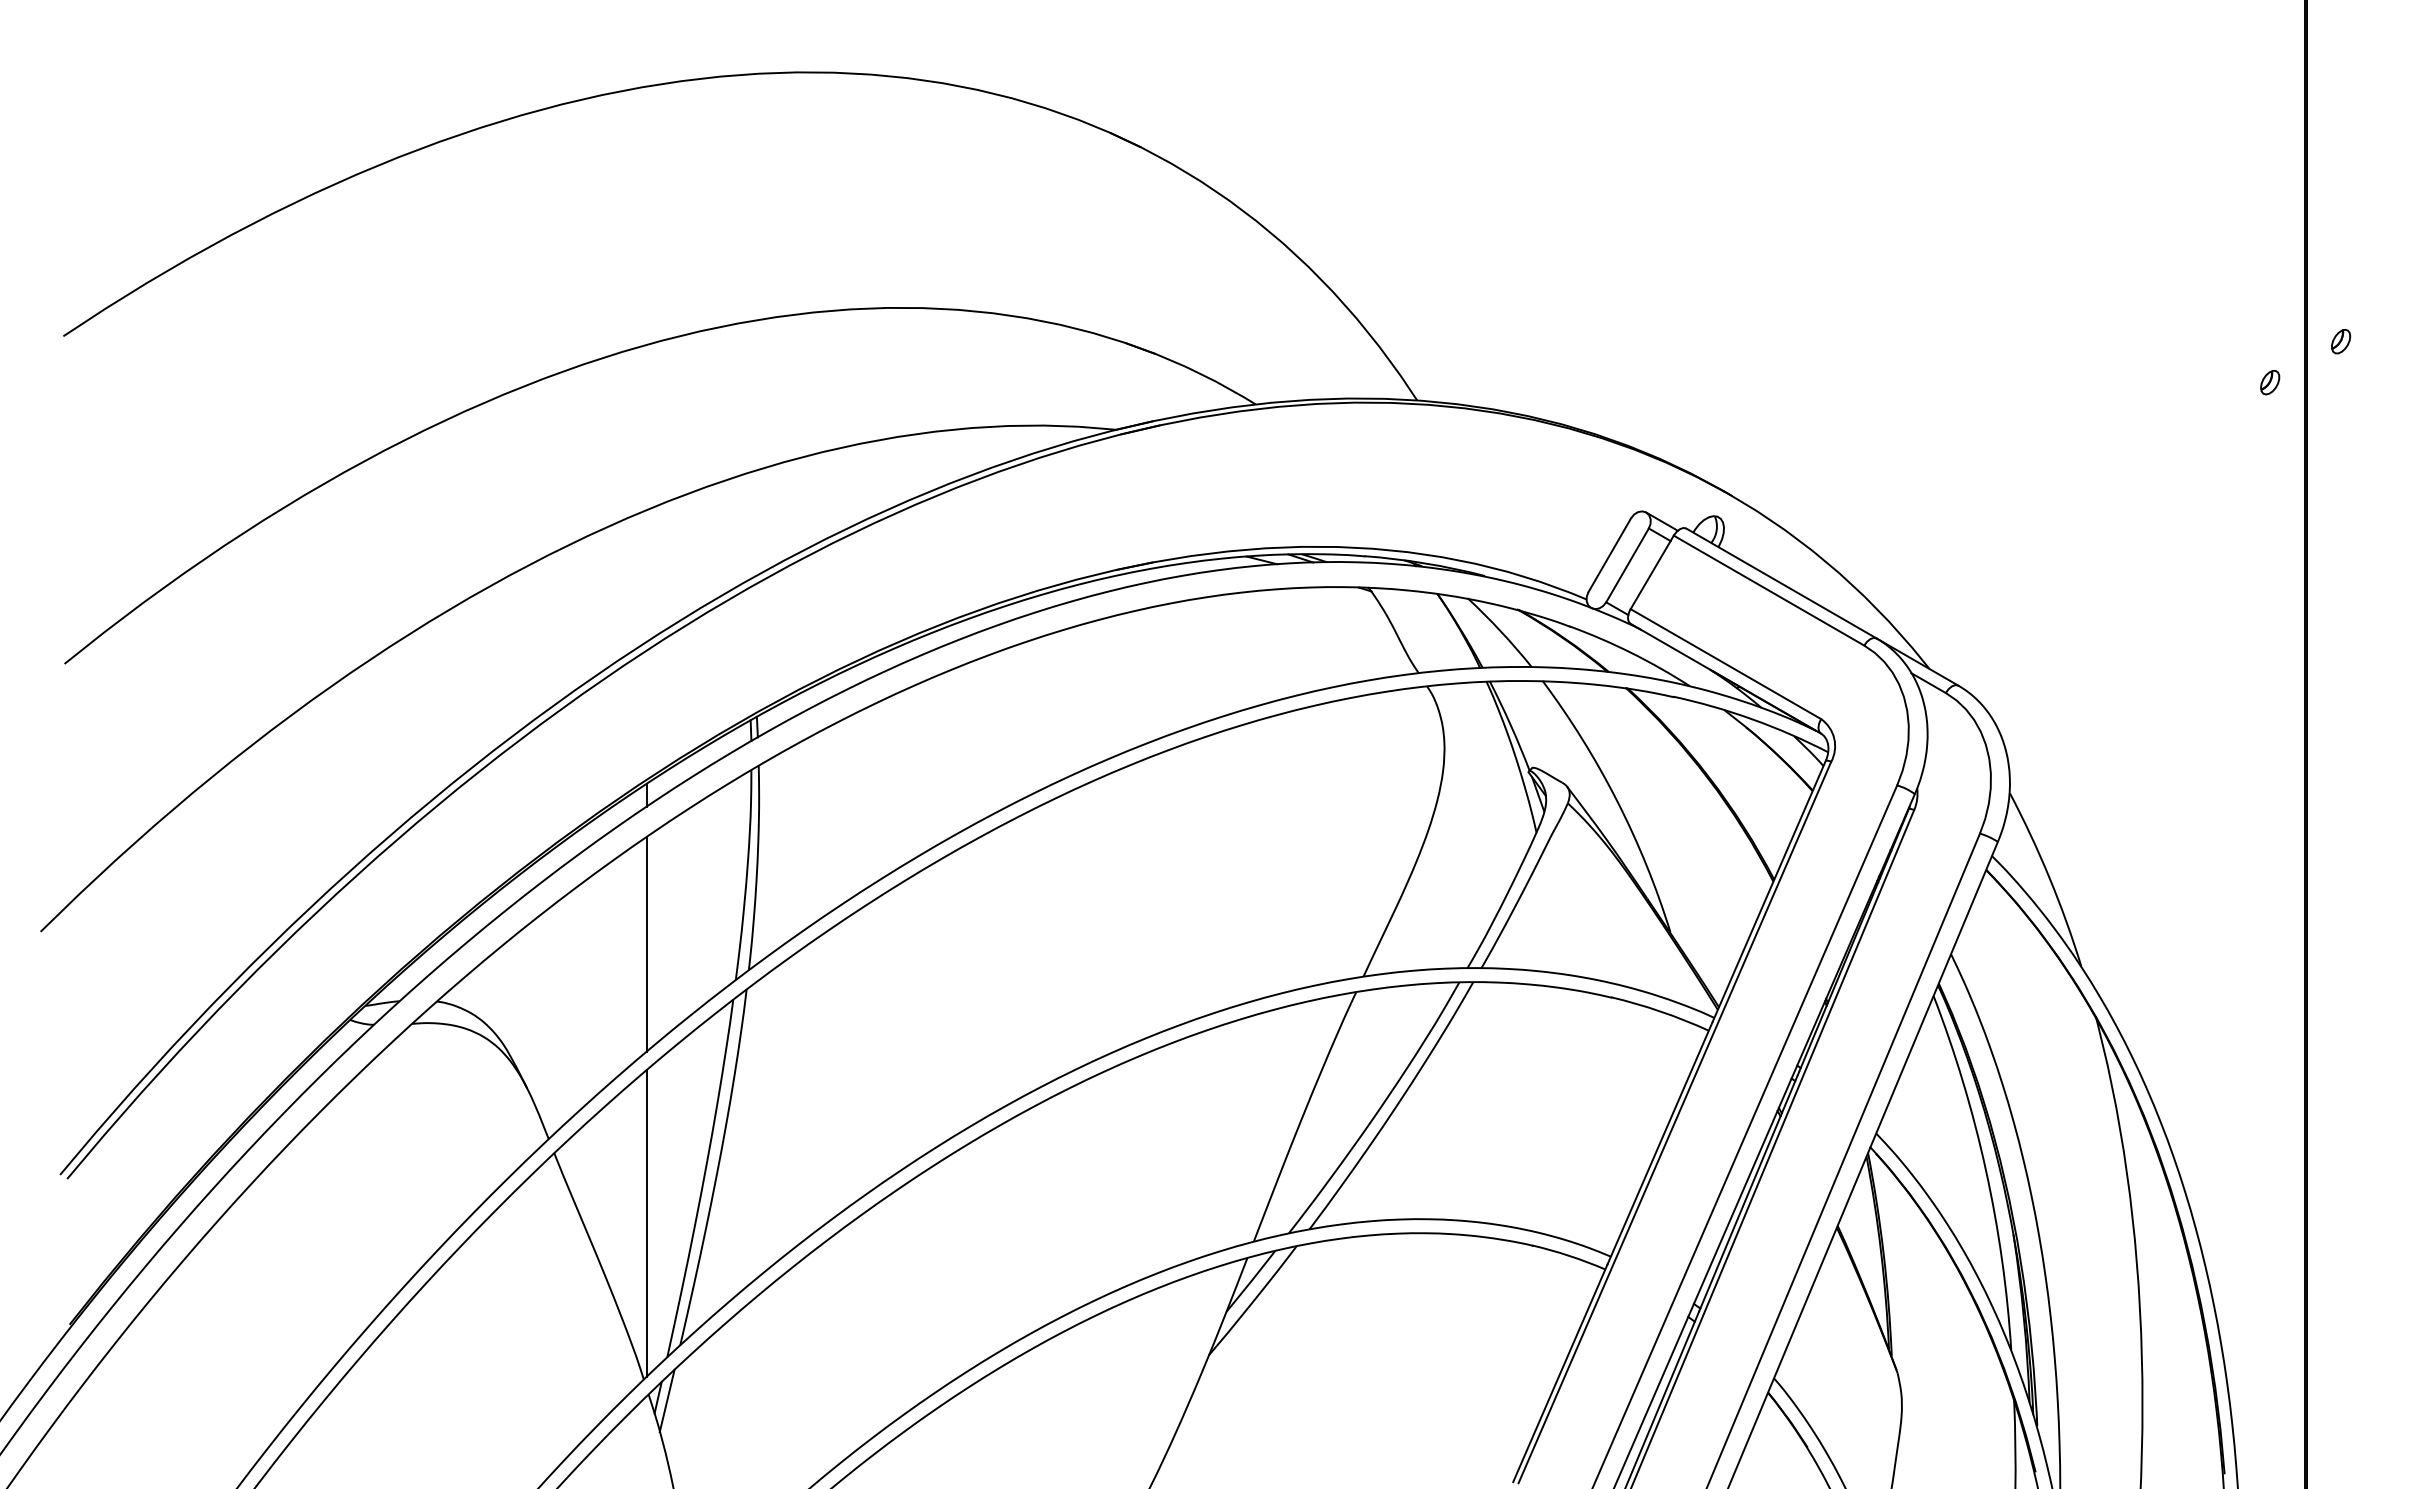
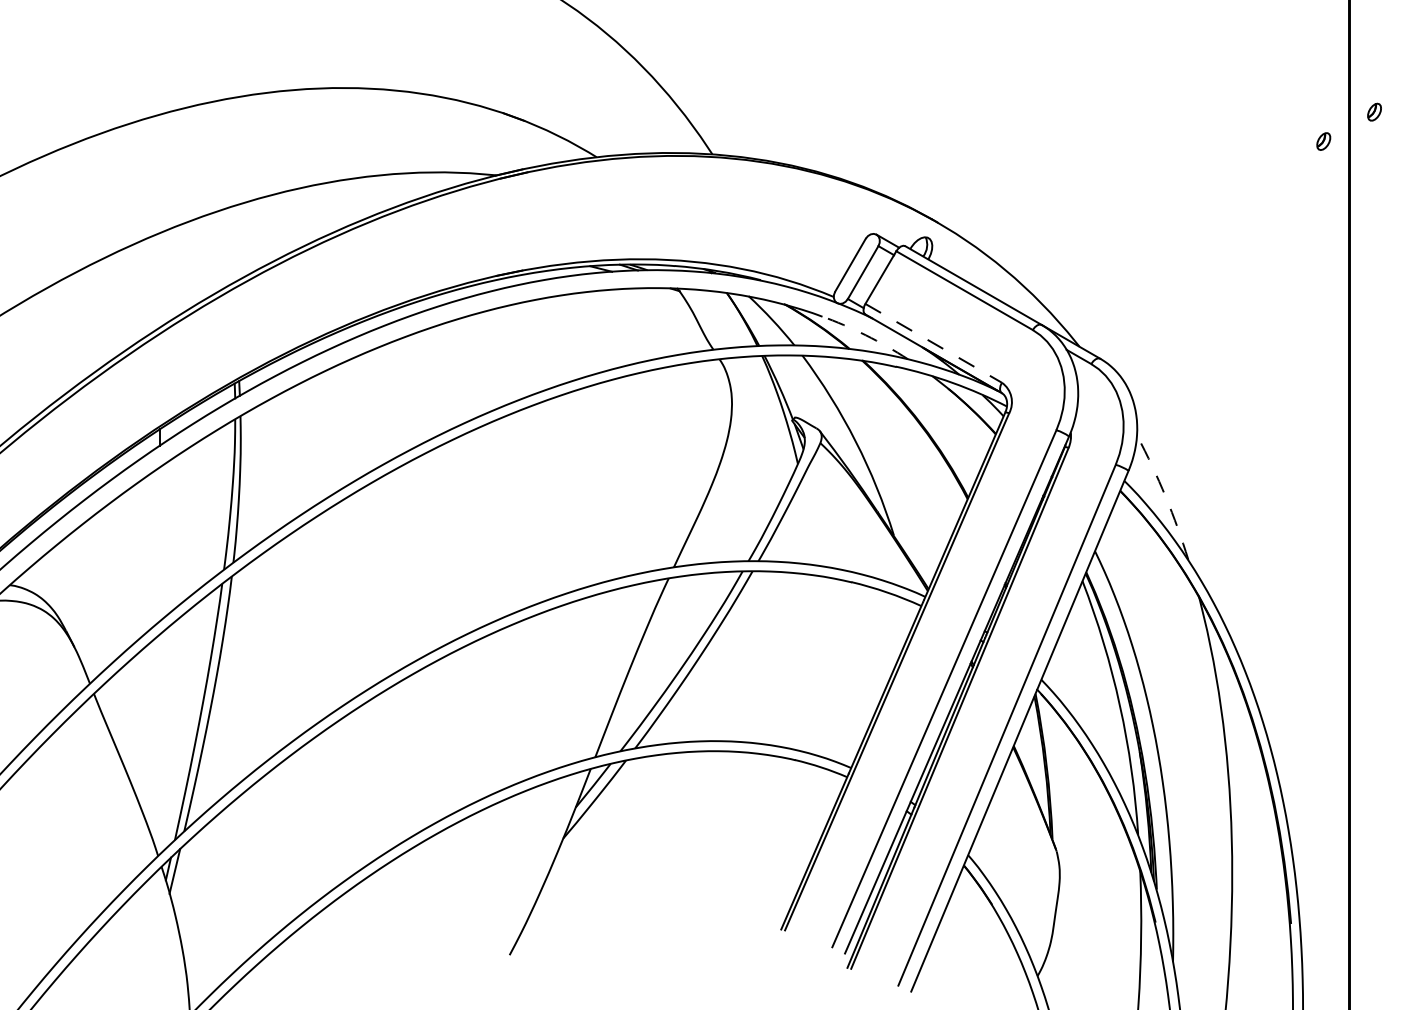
arc: (1631, 652) -> (866, 335), solid -> dashed
line: (1725, 664) -> (933, 343), solid -> dashed
arc: (2049, 878) -> (1165, 496), solid -> dashed
line: (646, 944) -> (160, 544), removed
line: (646, 1223) -> (160, 744), removed

